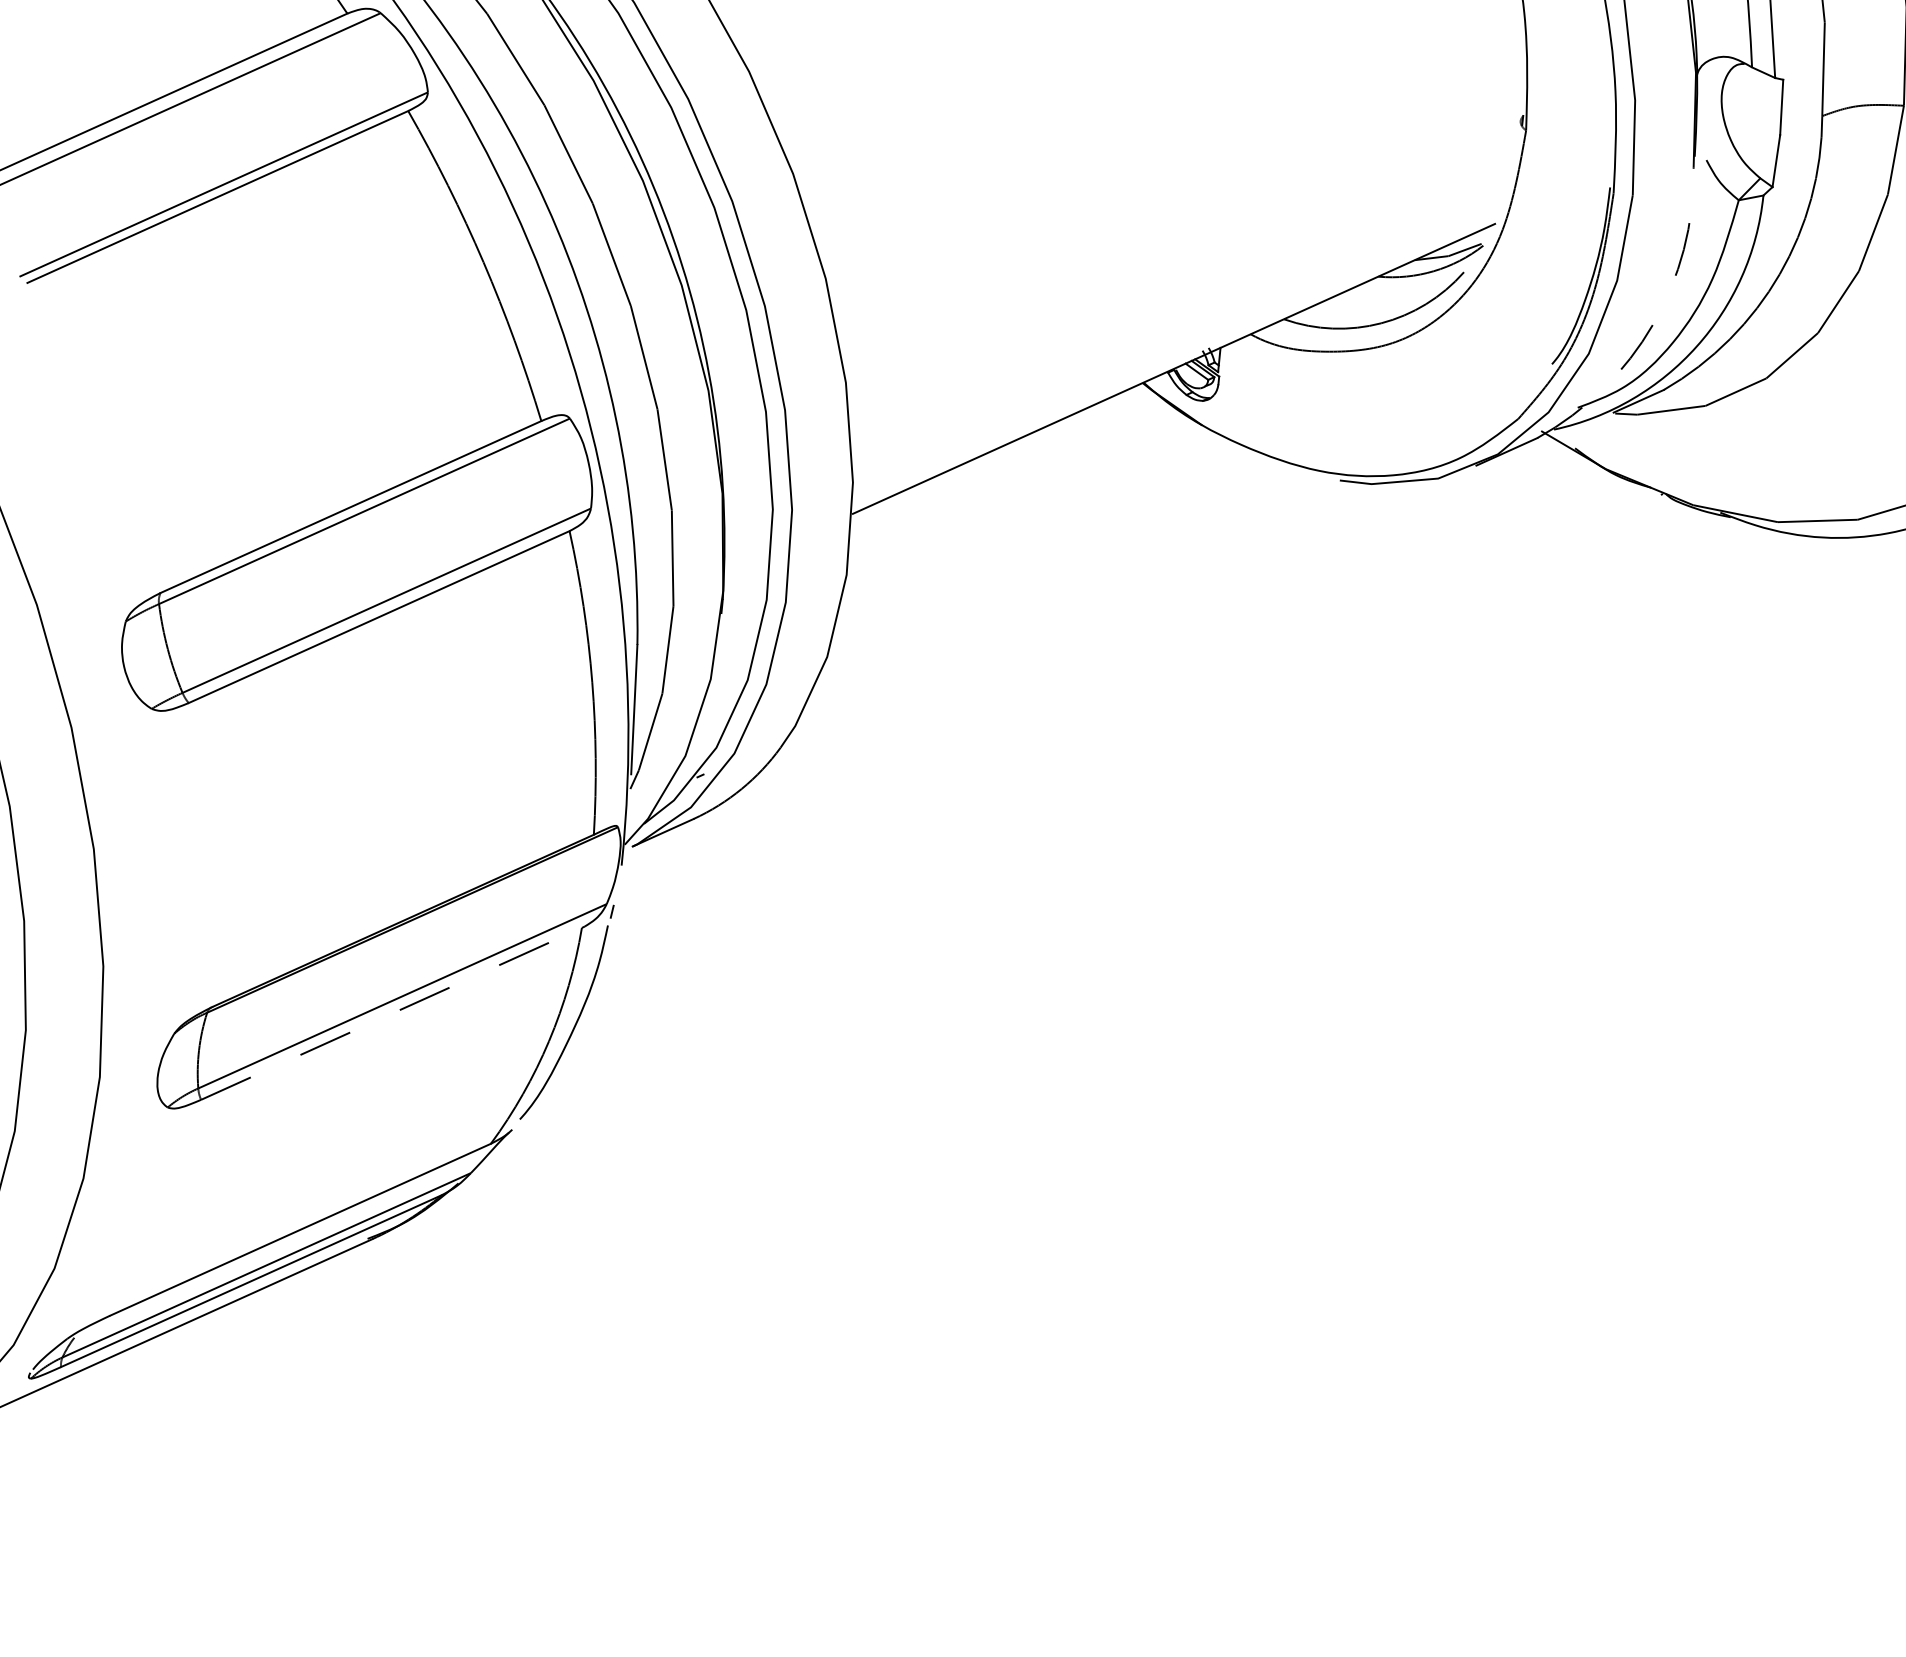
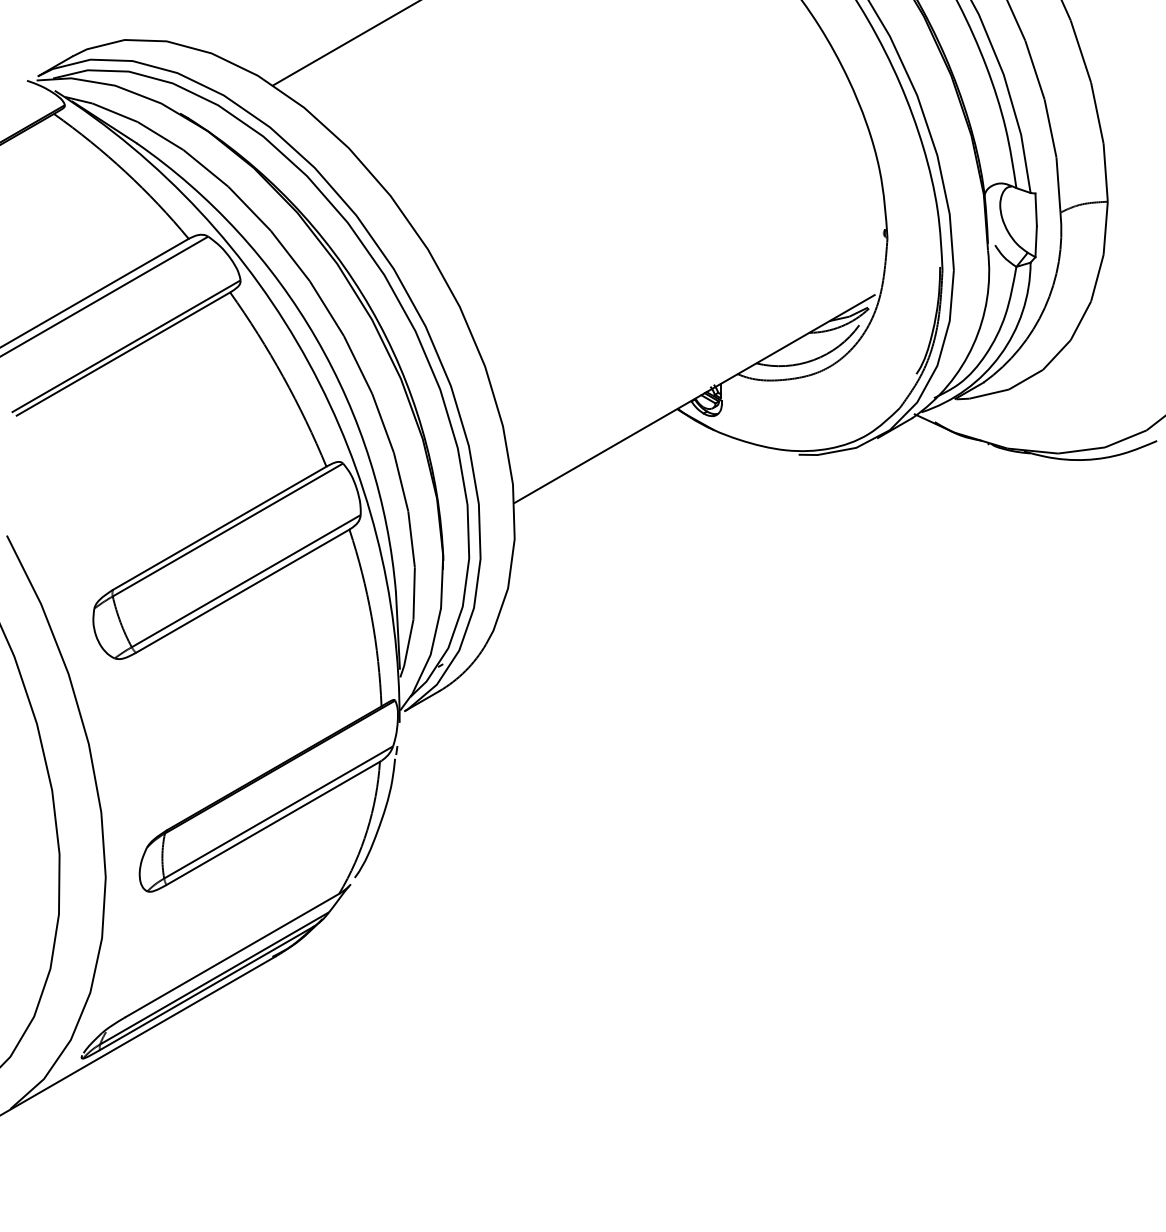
arc: (1653, 323) -> (973, 344), dashed -> solid
line: (391, 1014) -> (273, 823), dashed -> solid

